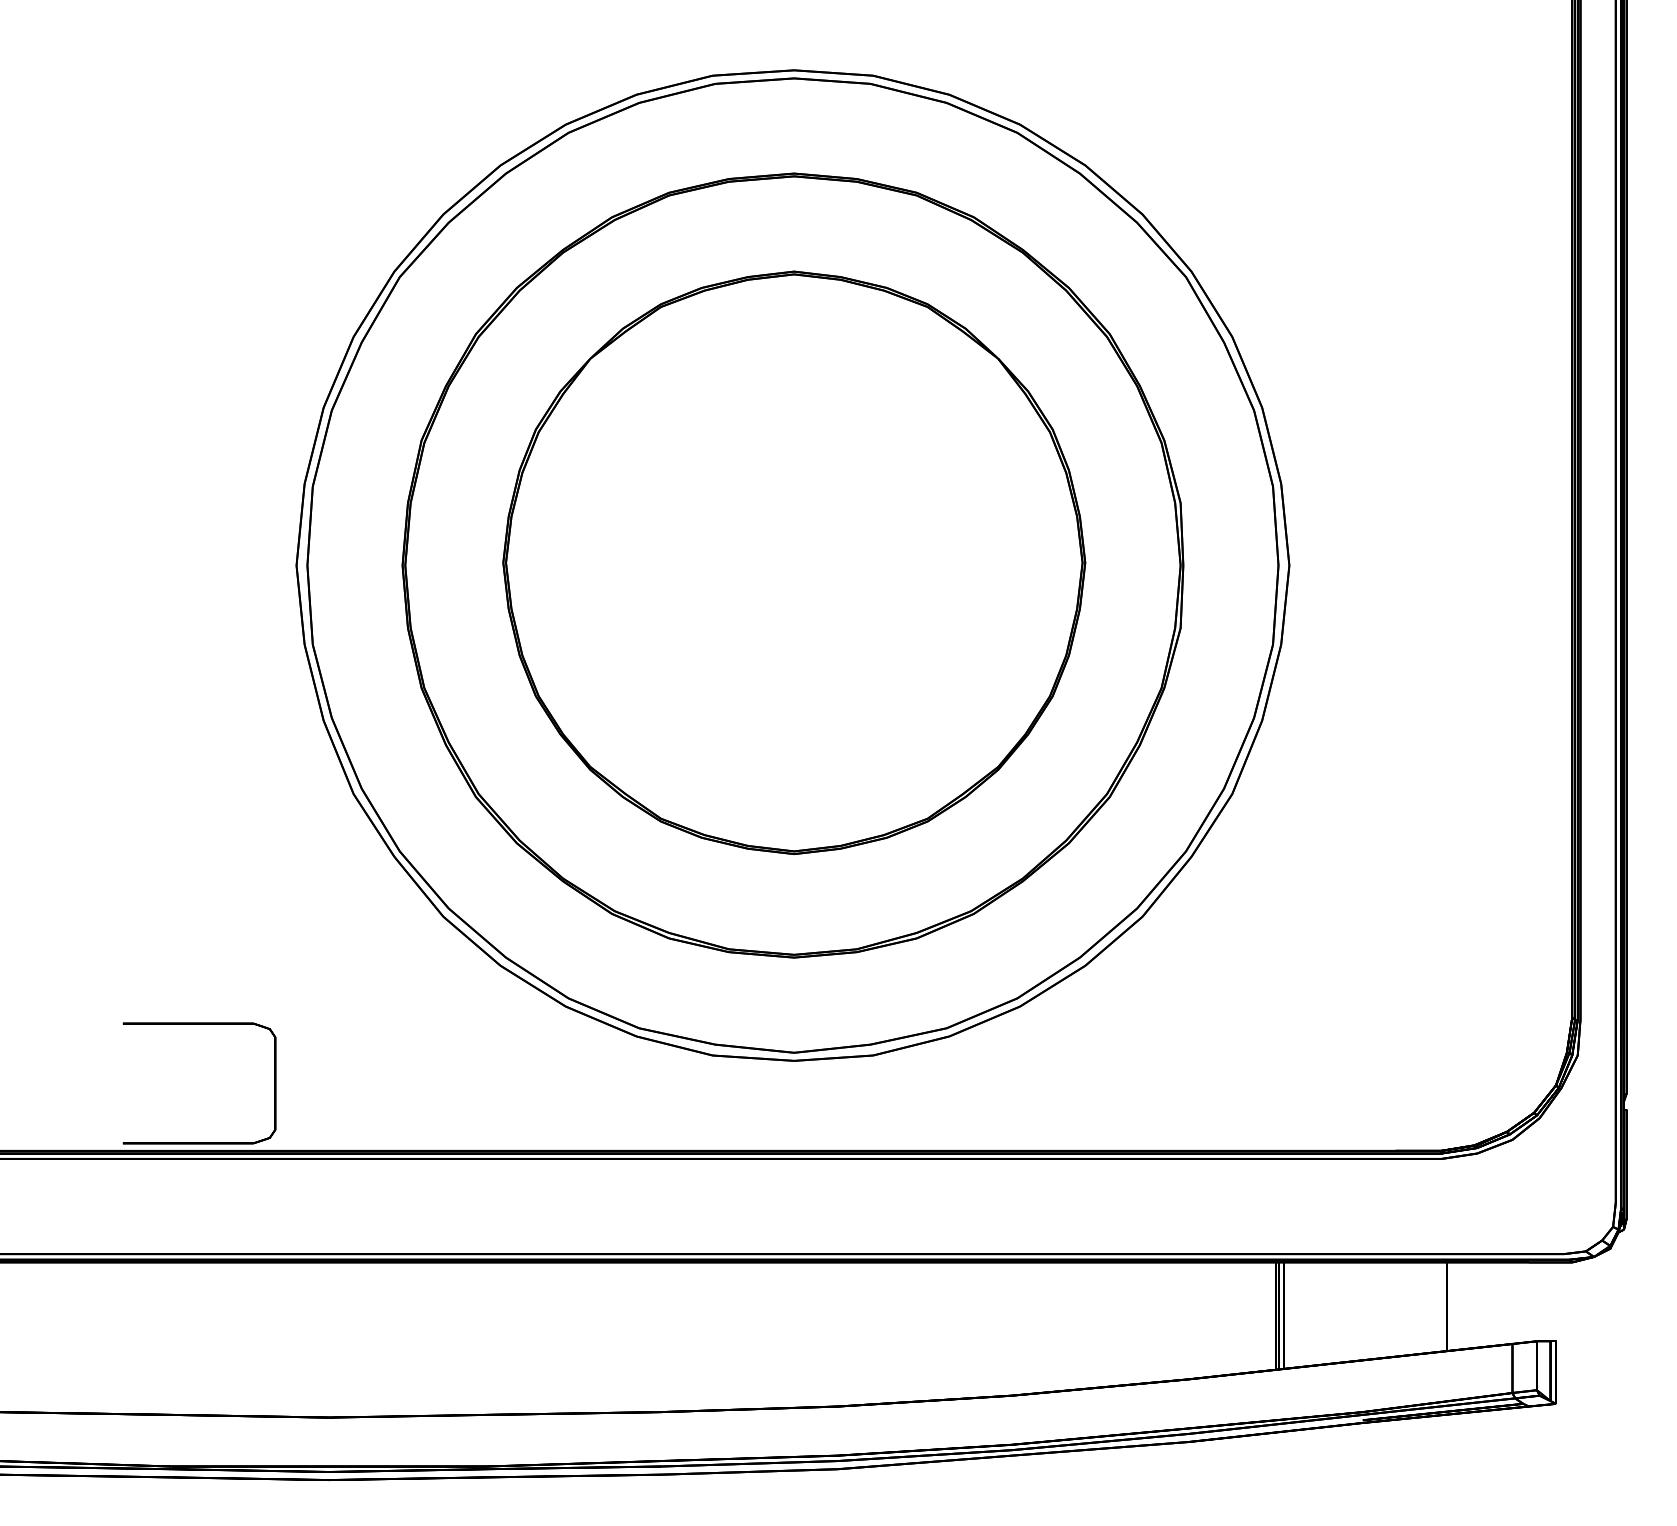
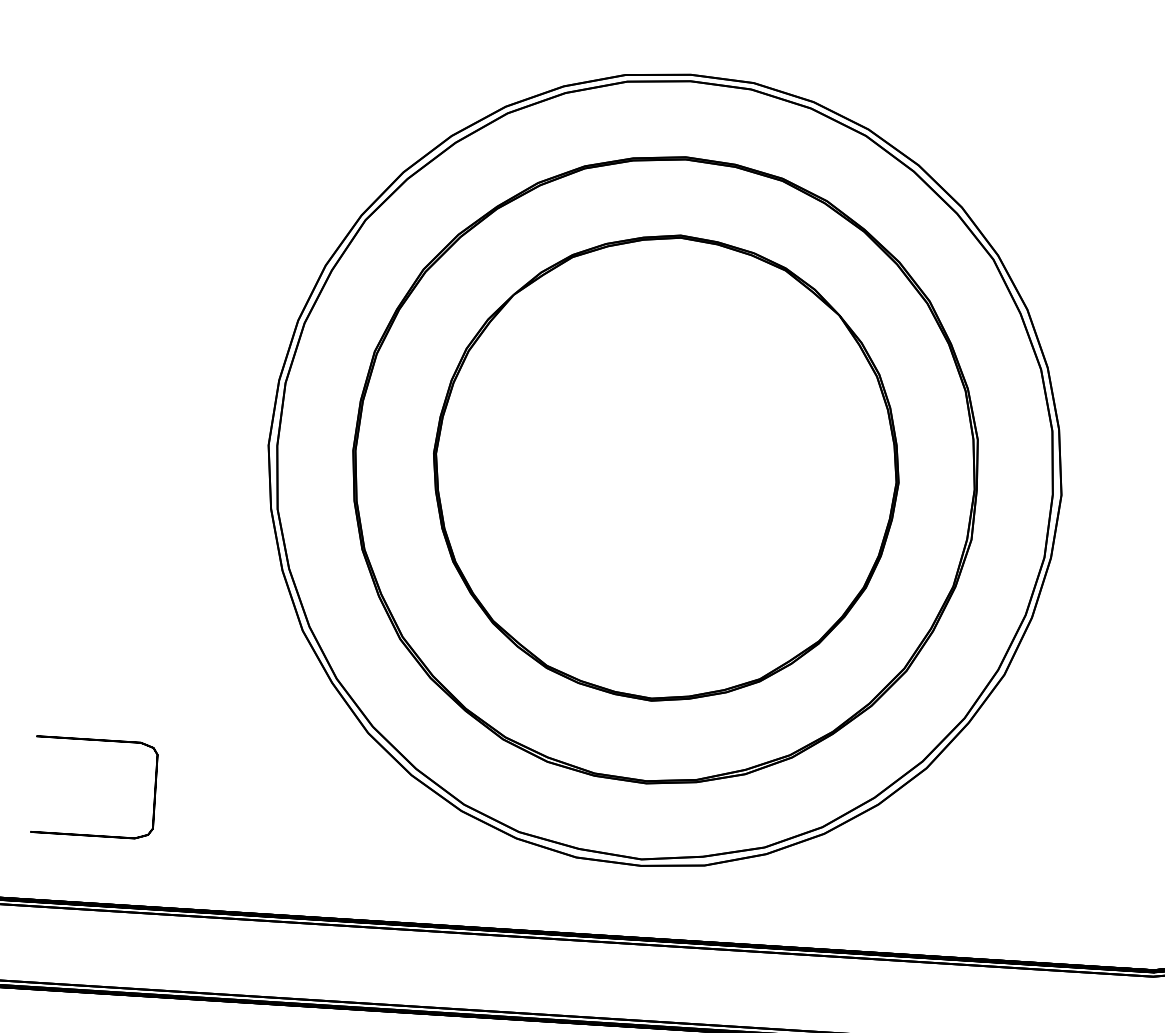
part: (199, 1024) -> (97, 740), moved

